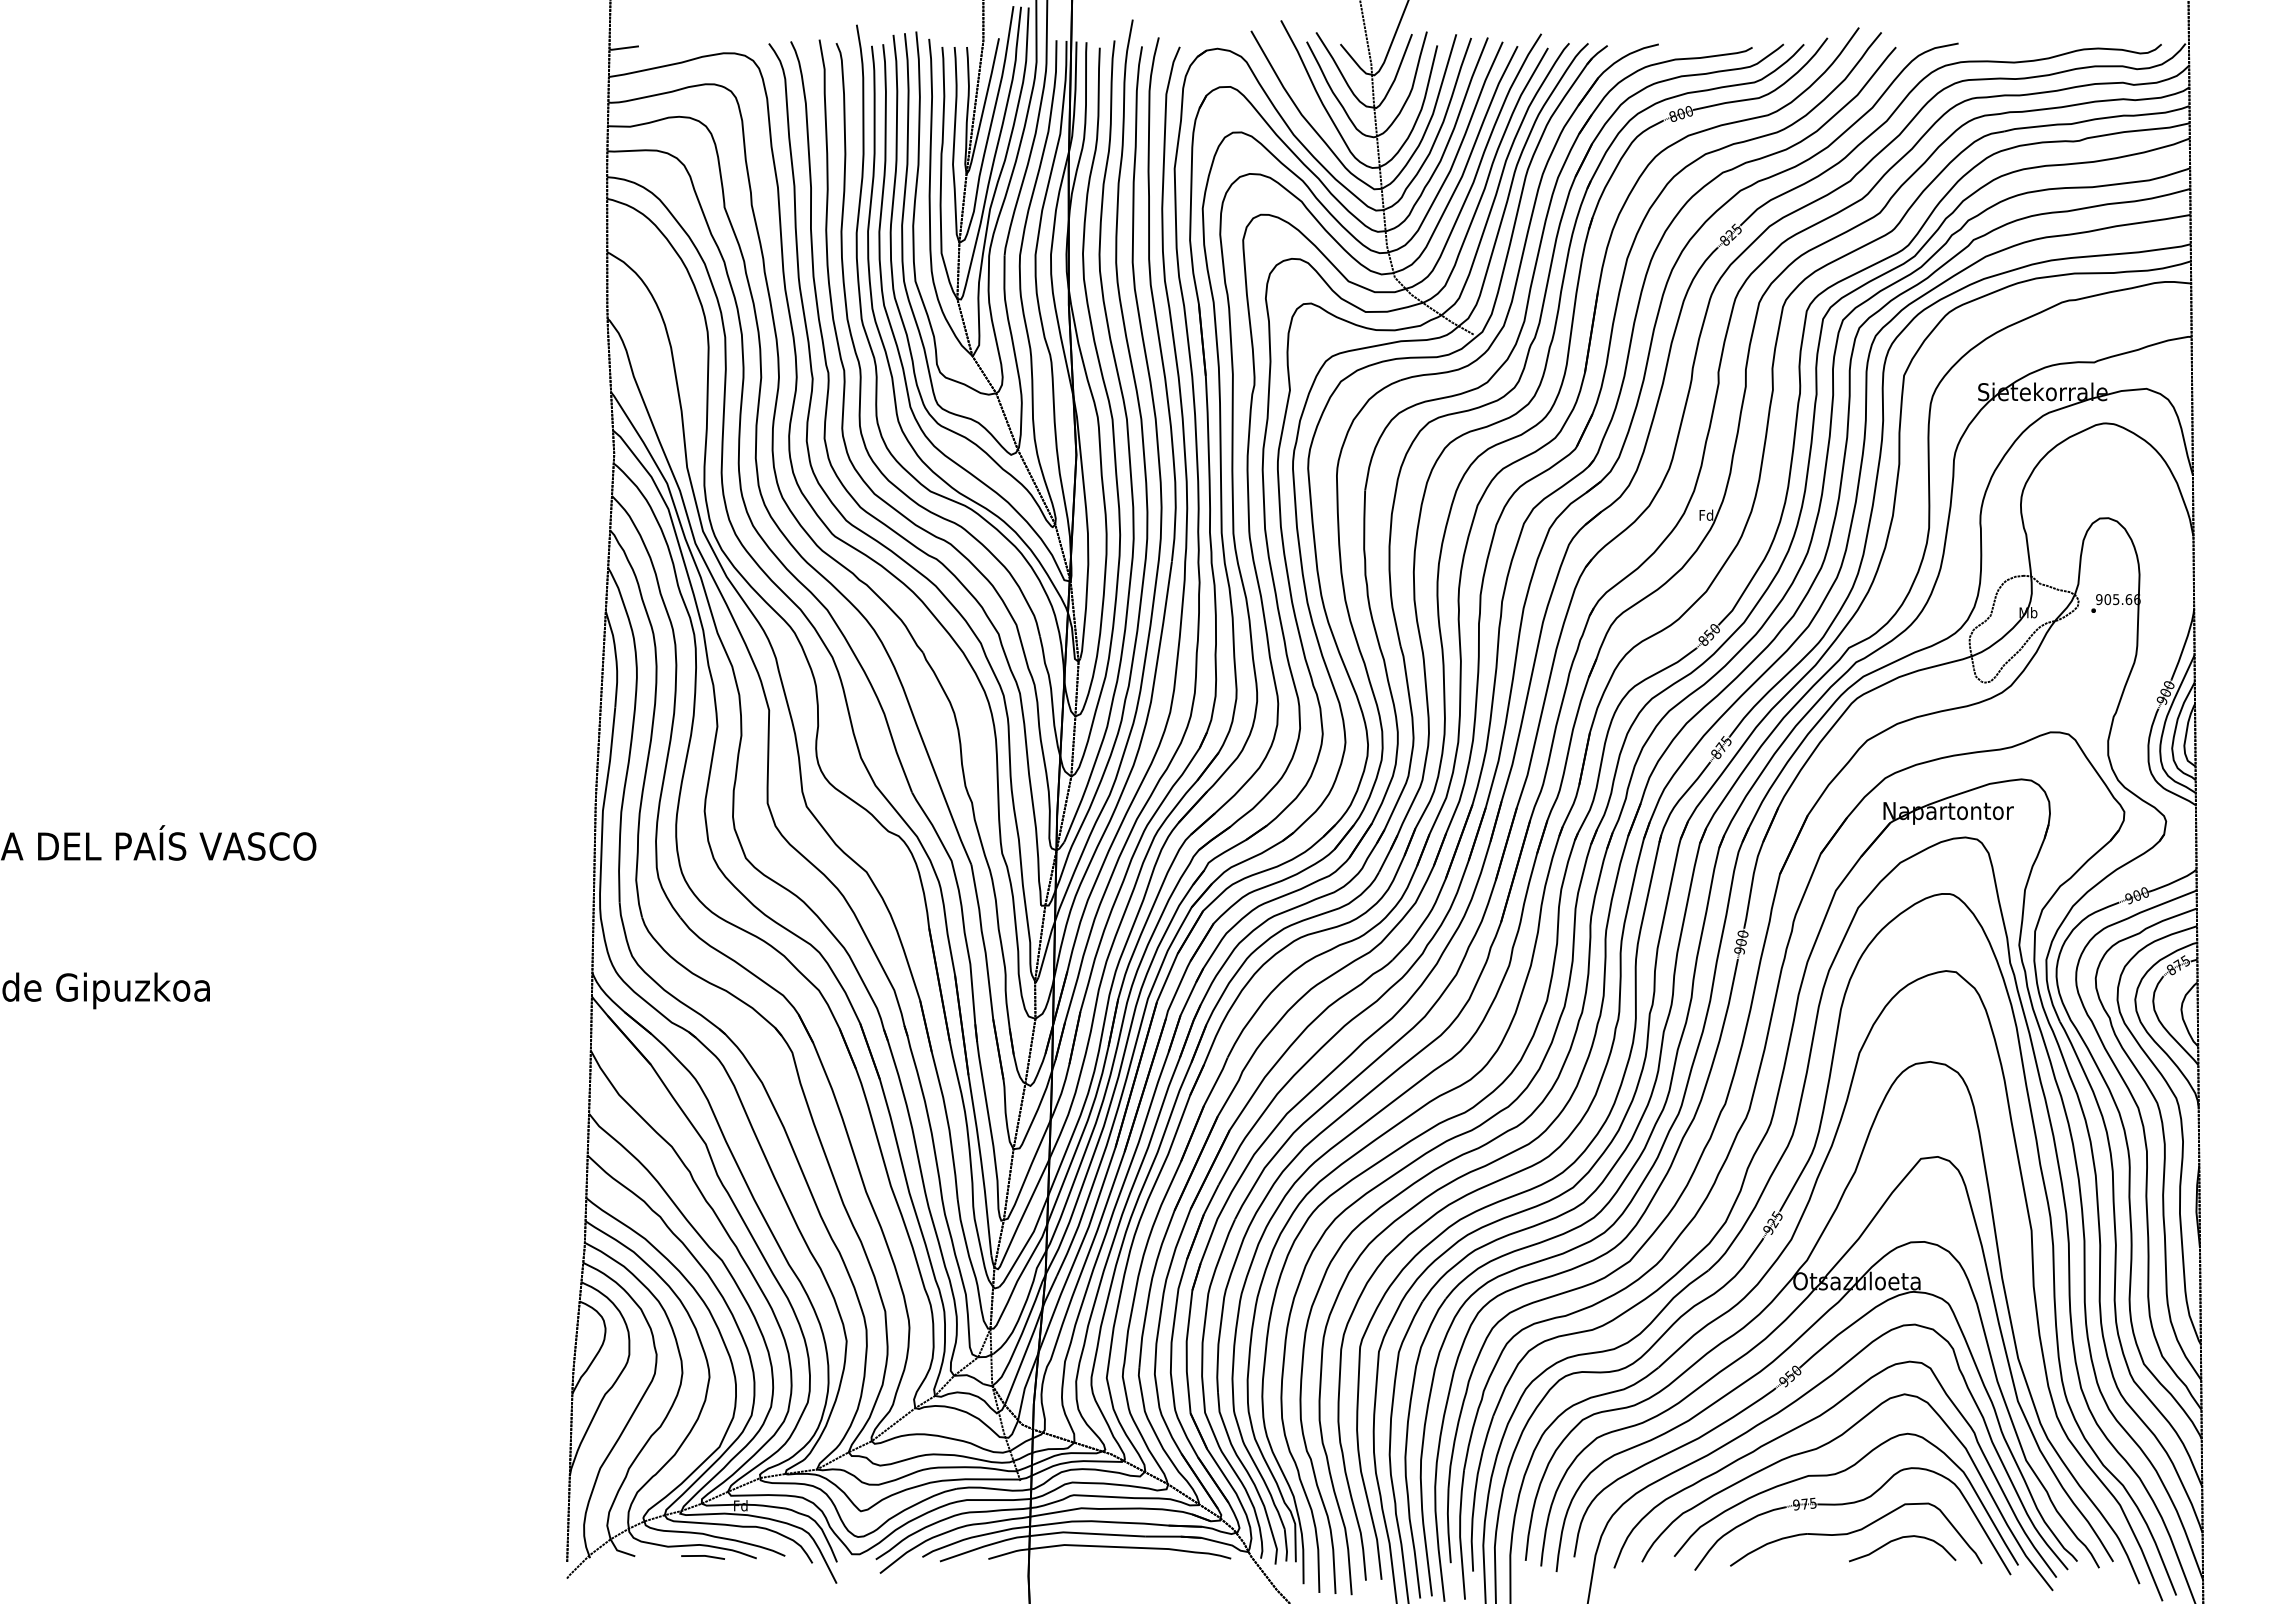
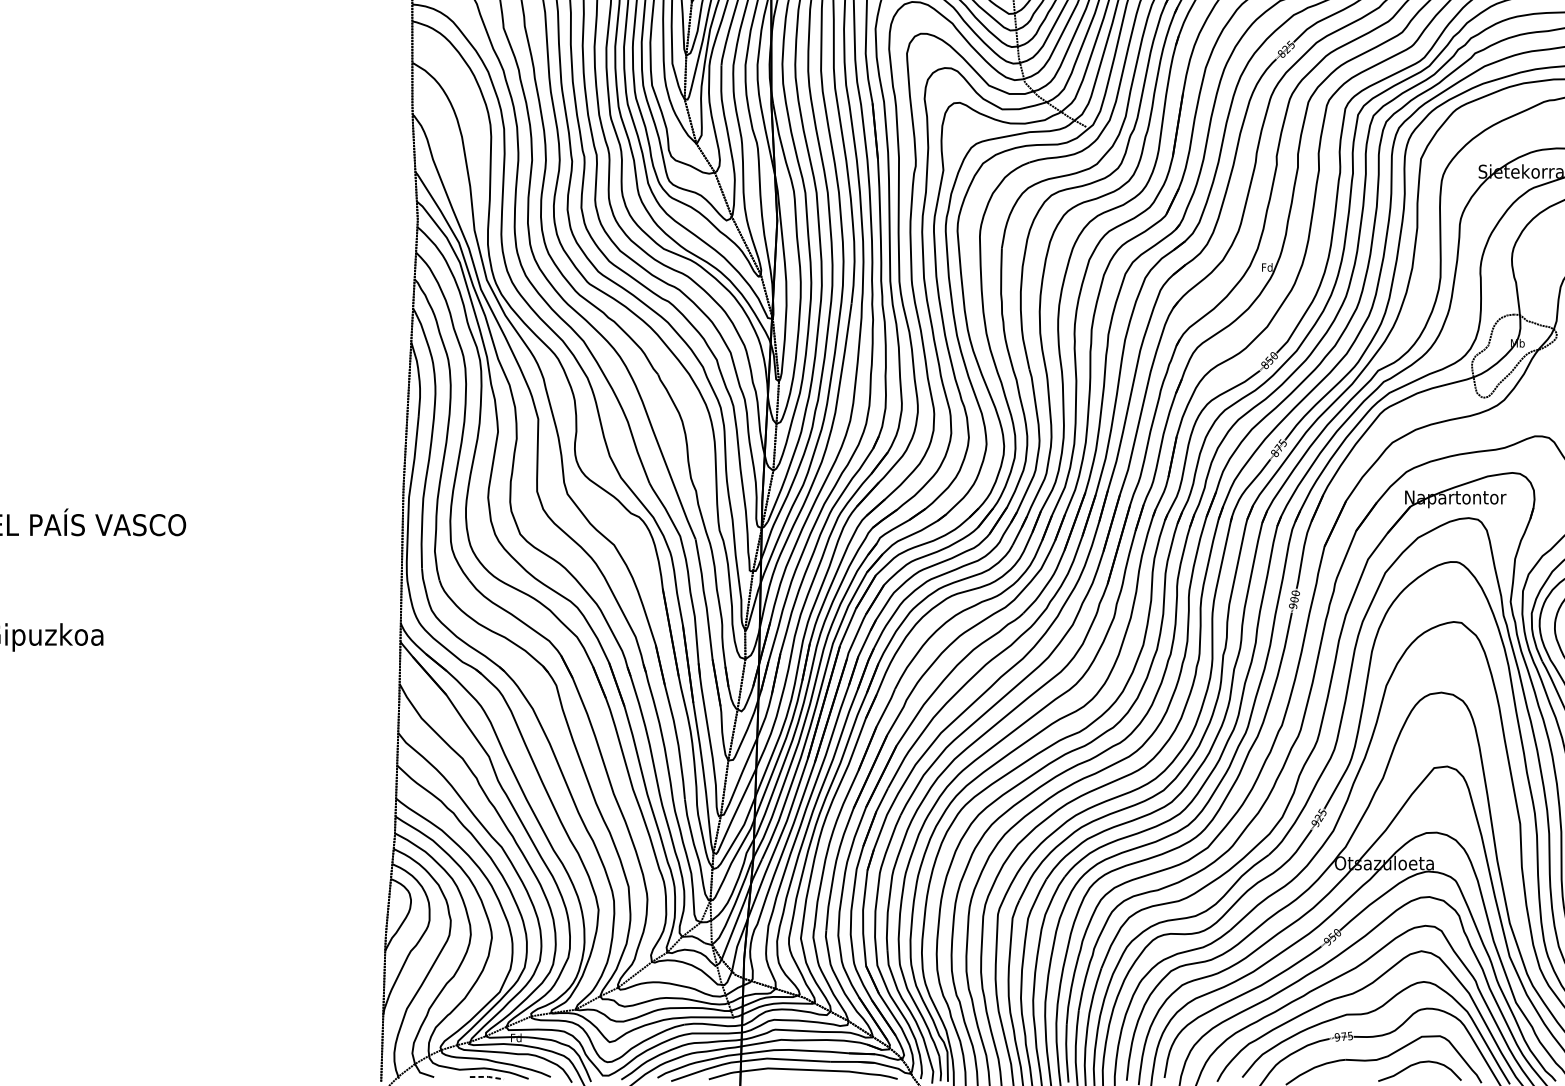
line: (703, 1555) -> (487, 1076), solid -> dashed

